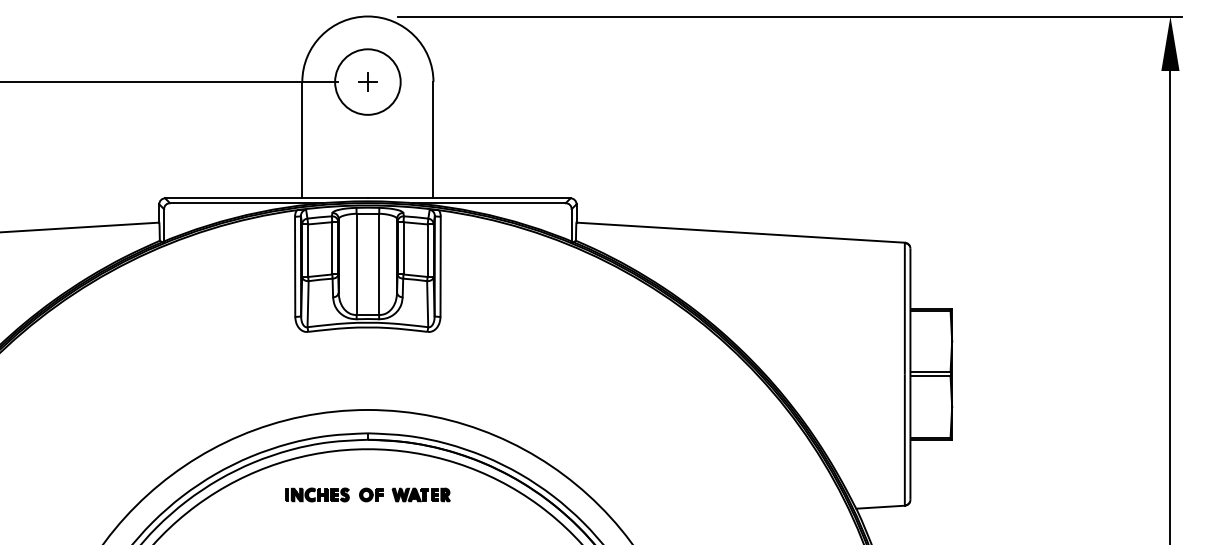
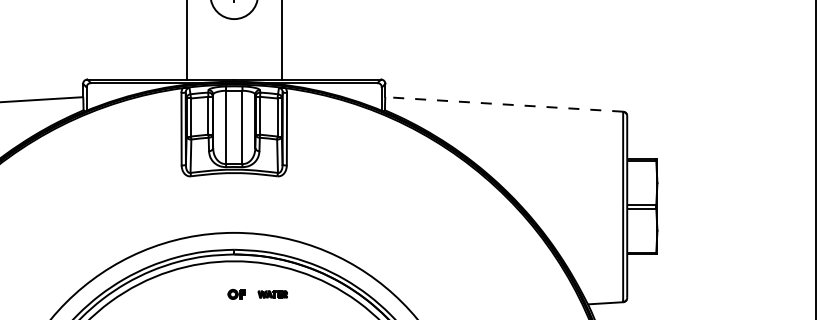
line: (740, 232) -> (504, 104), solid -> dashed
part: (317, 494) -> (197, 294), removed
part: (420, 494) -> (272, 294), size x0.7

